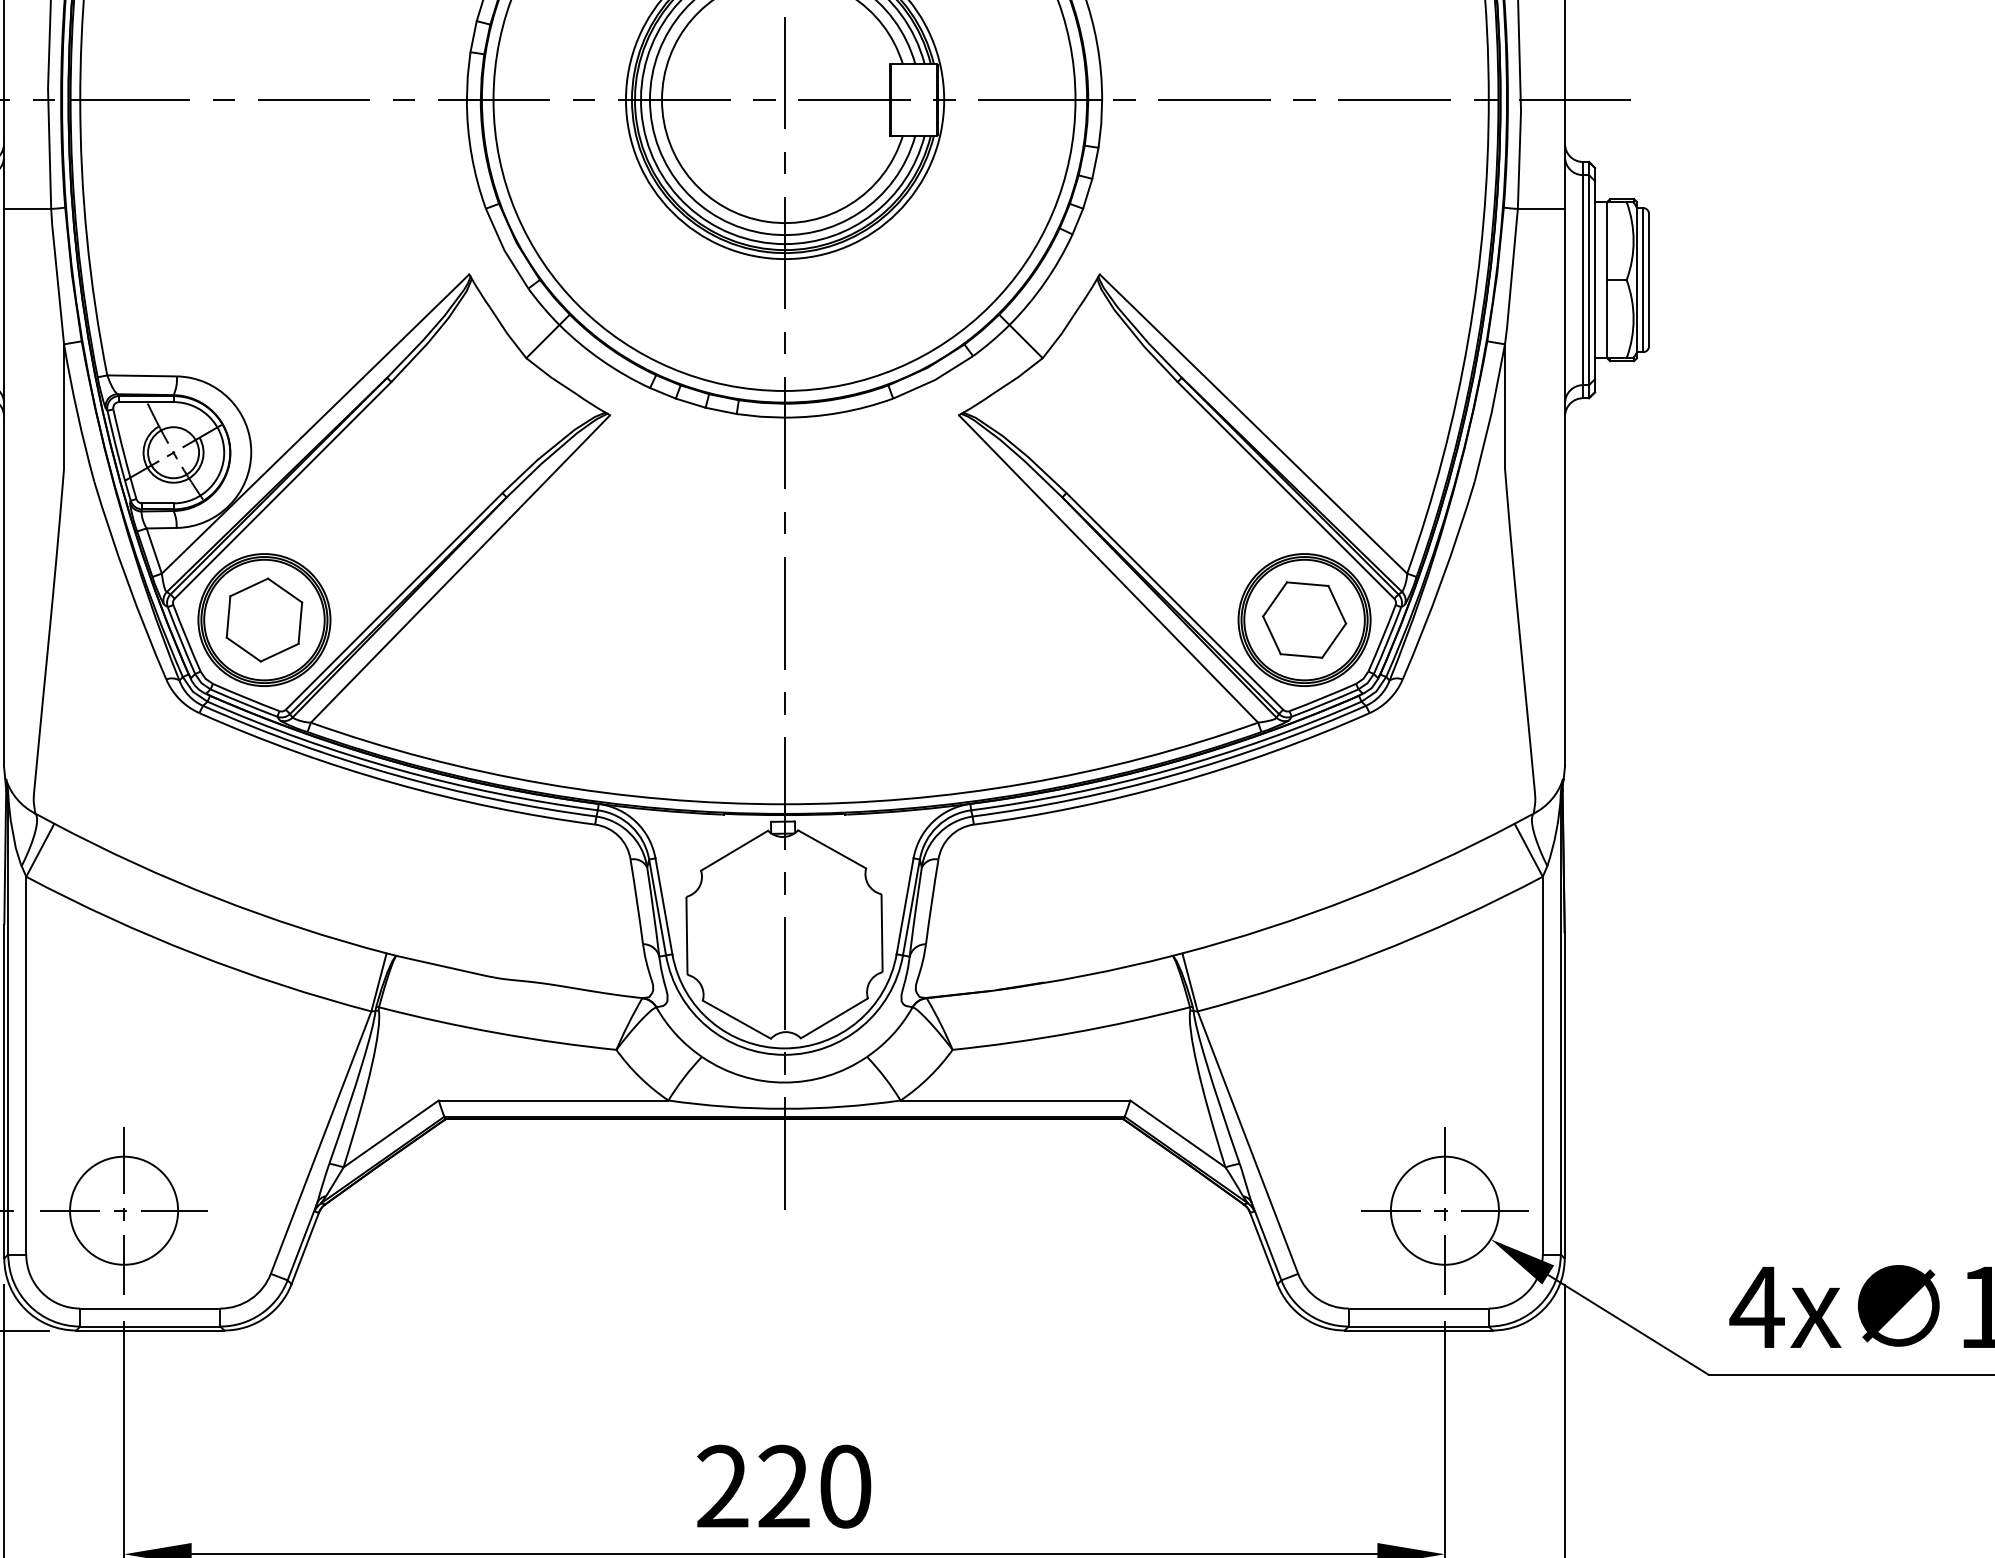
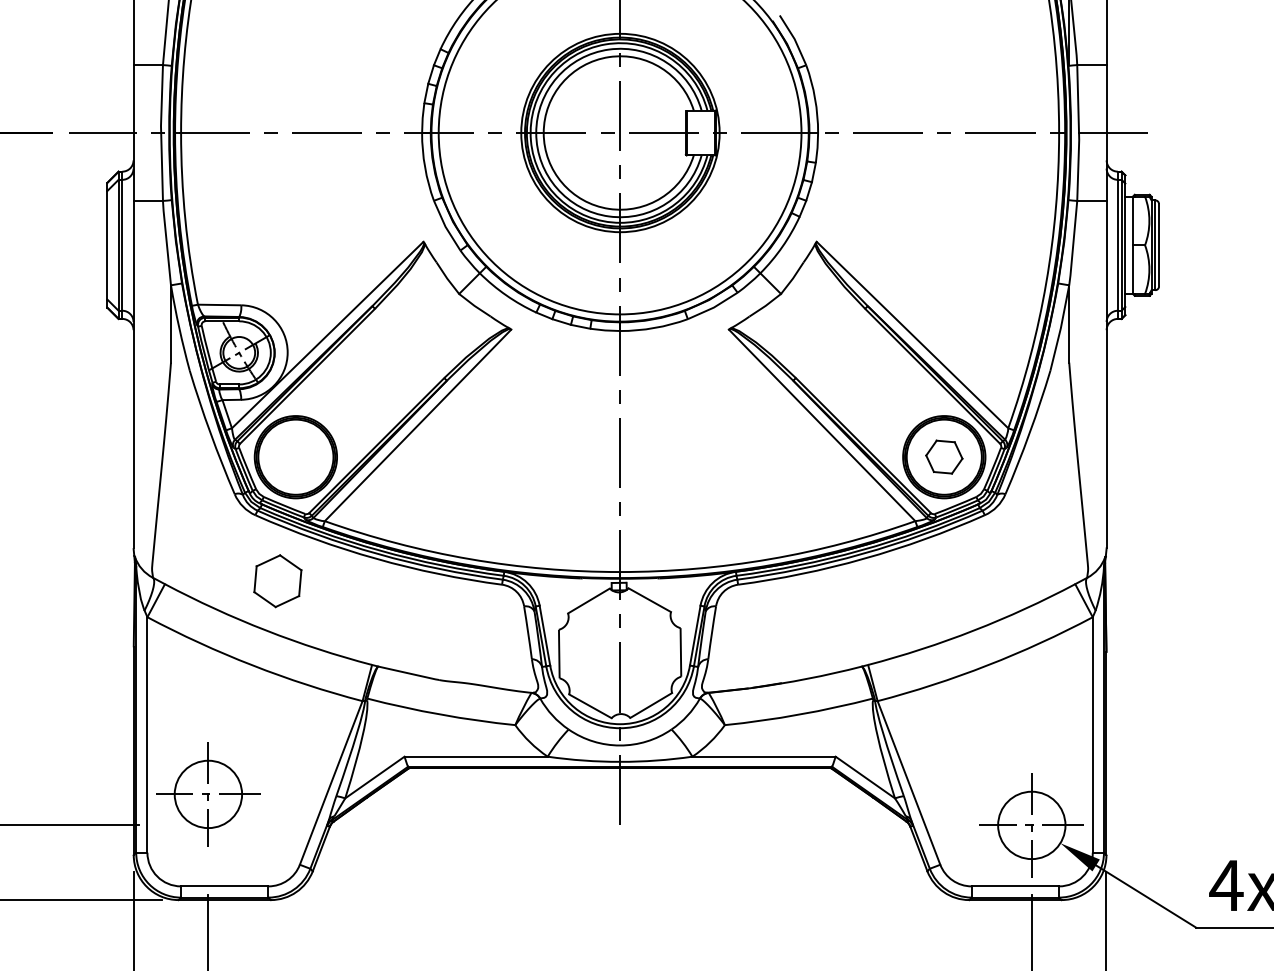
part: (1304, 618) -> (944, 456), size x0.7
part: (263, 620) -> (277, 581), moved
part: (124, 1210) -> (208, 794), moved

